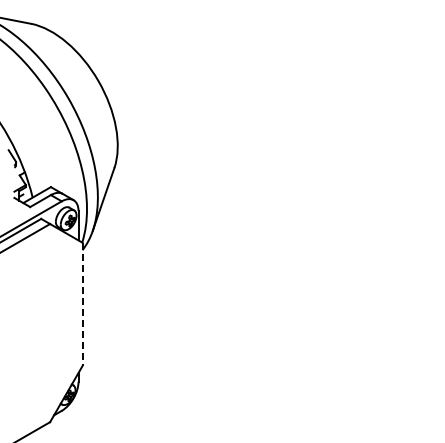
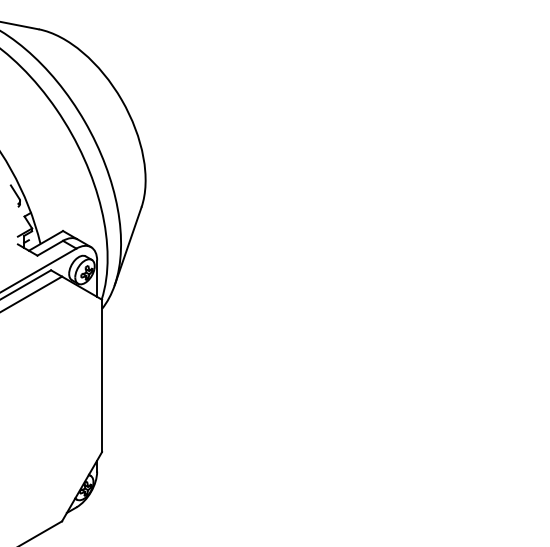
line: (82, 304) -> (102, 376), dashed -> solid

